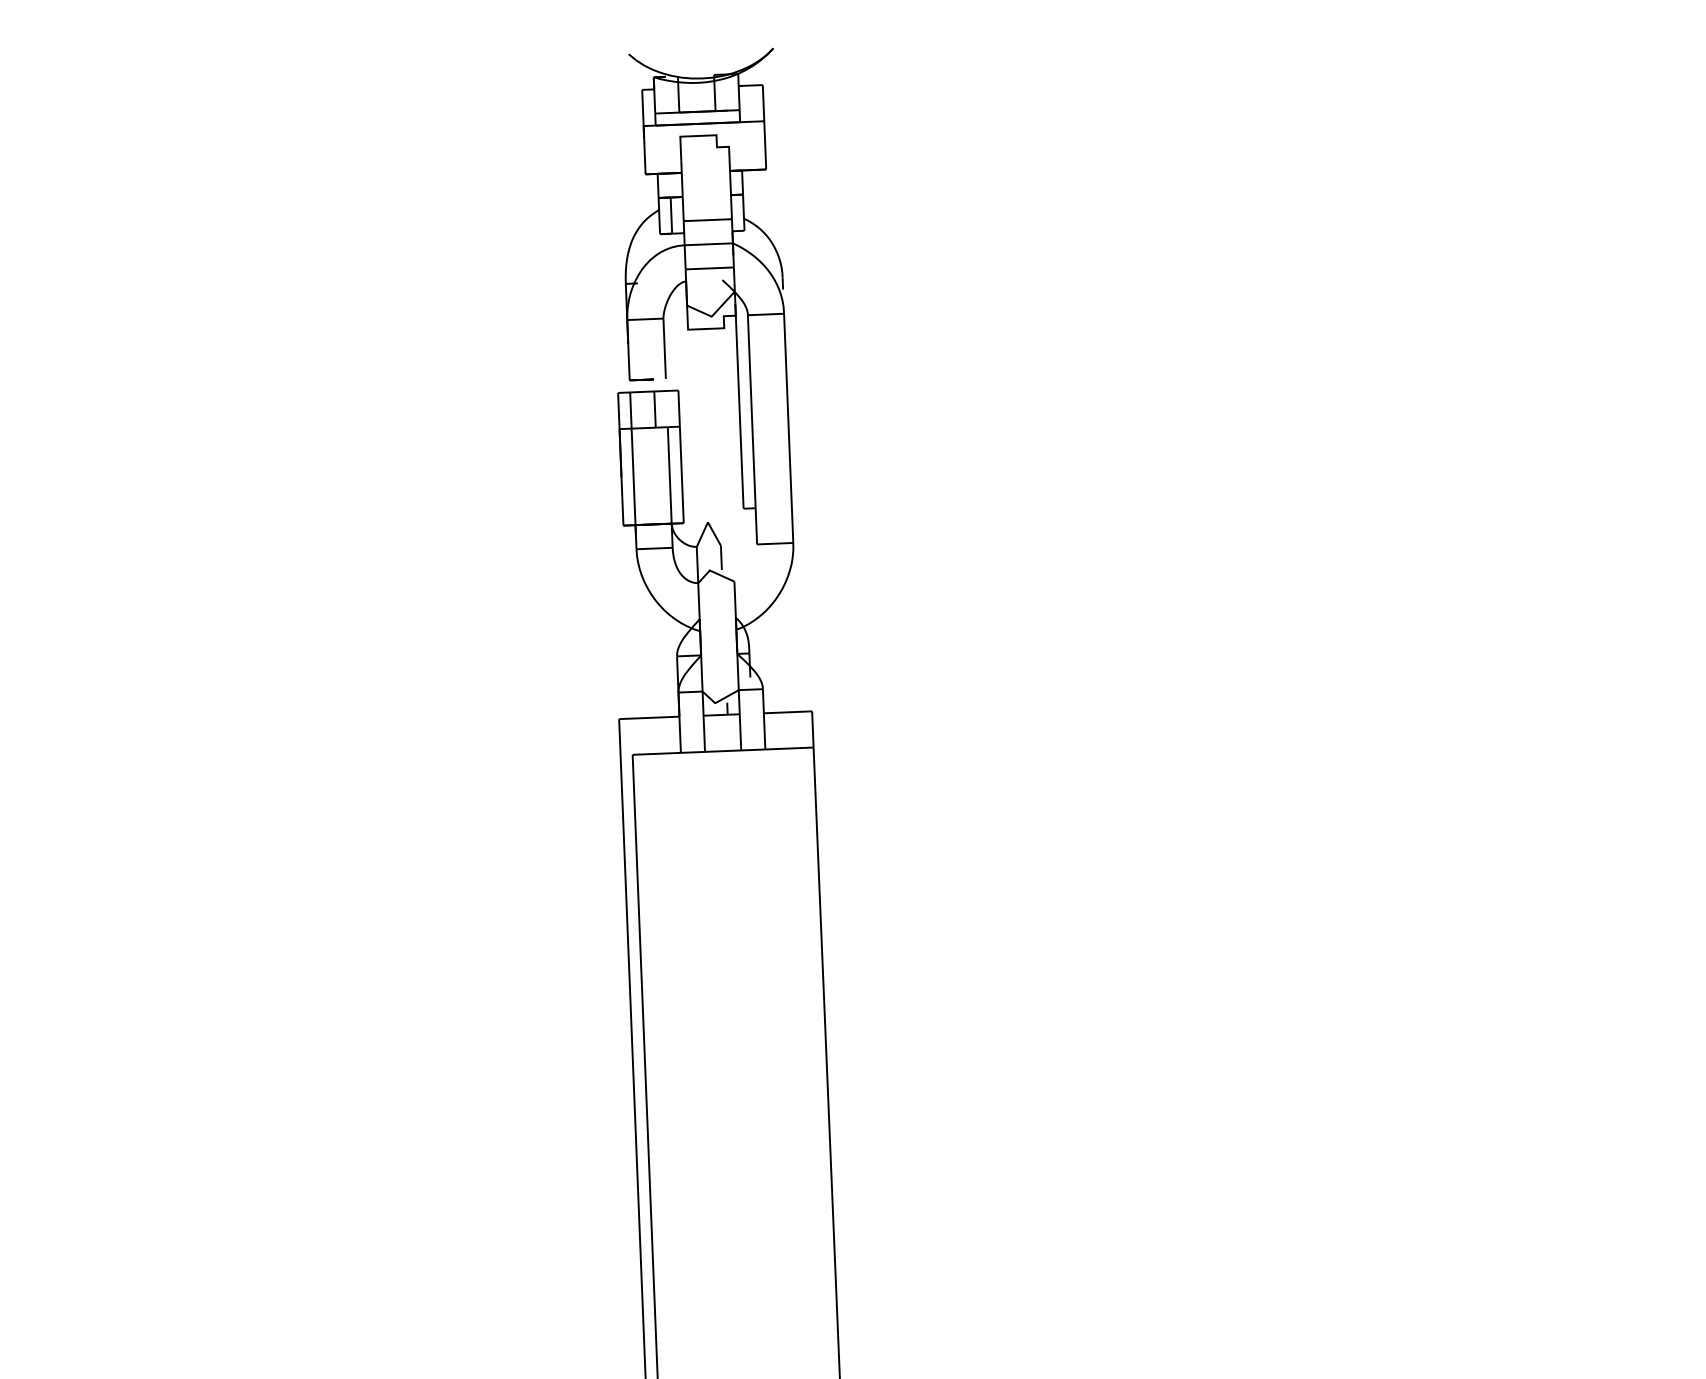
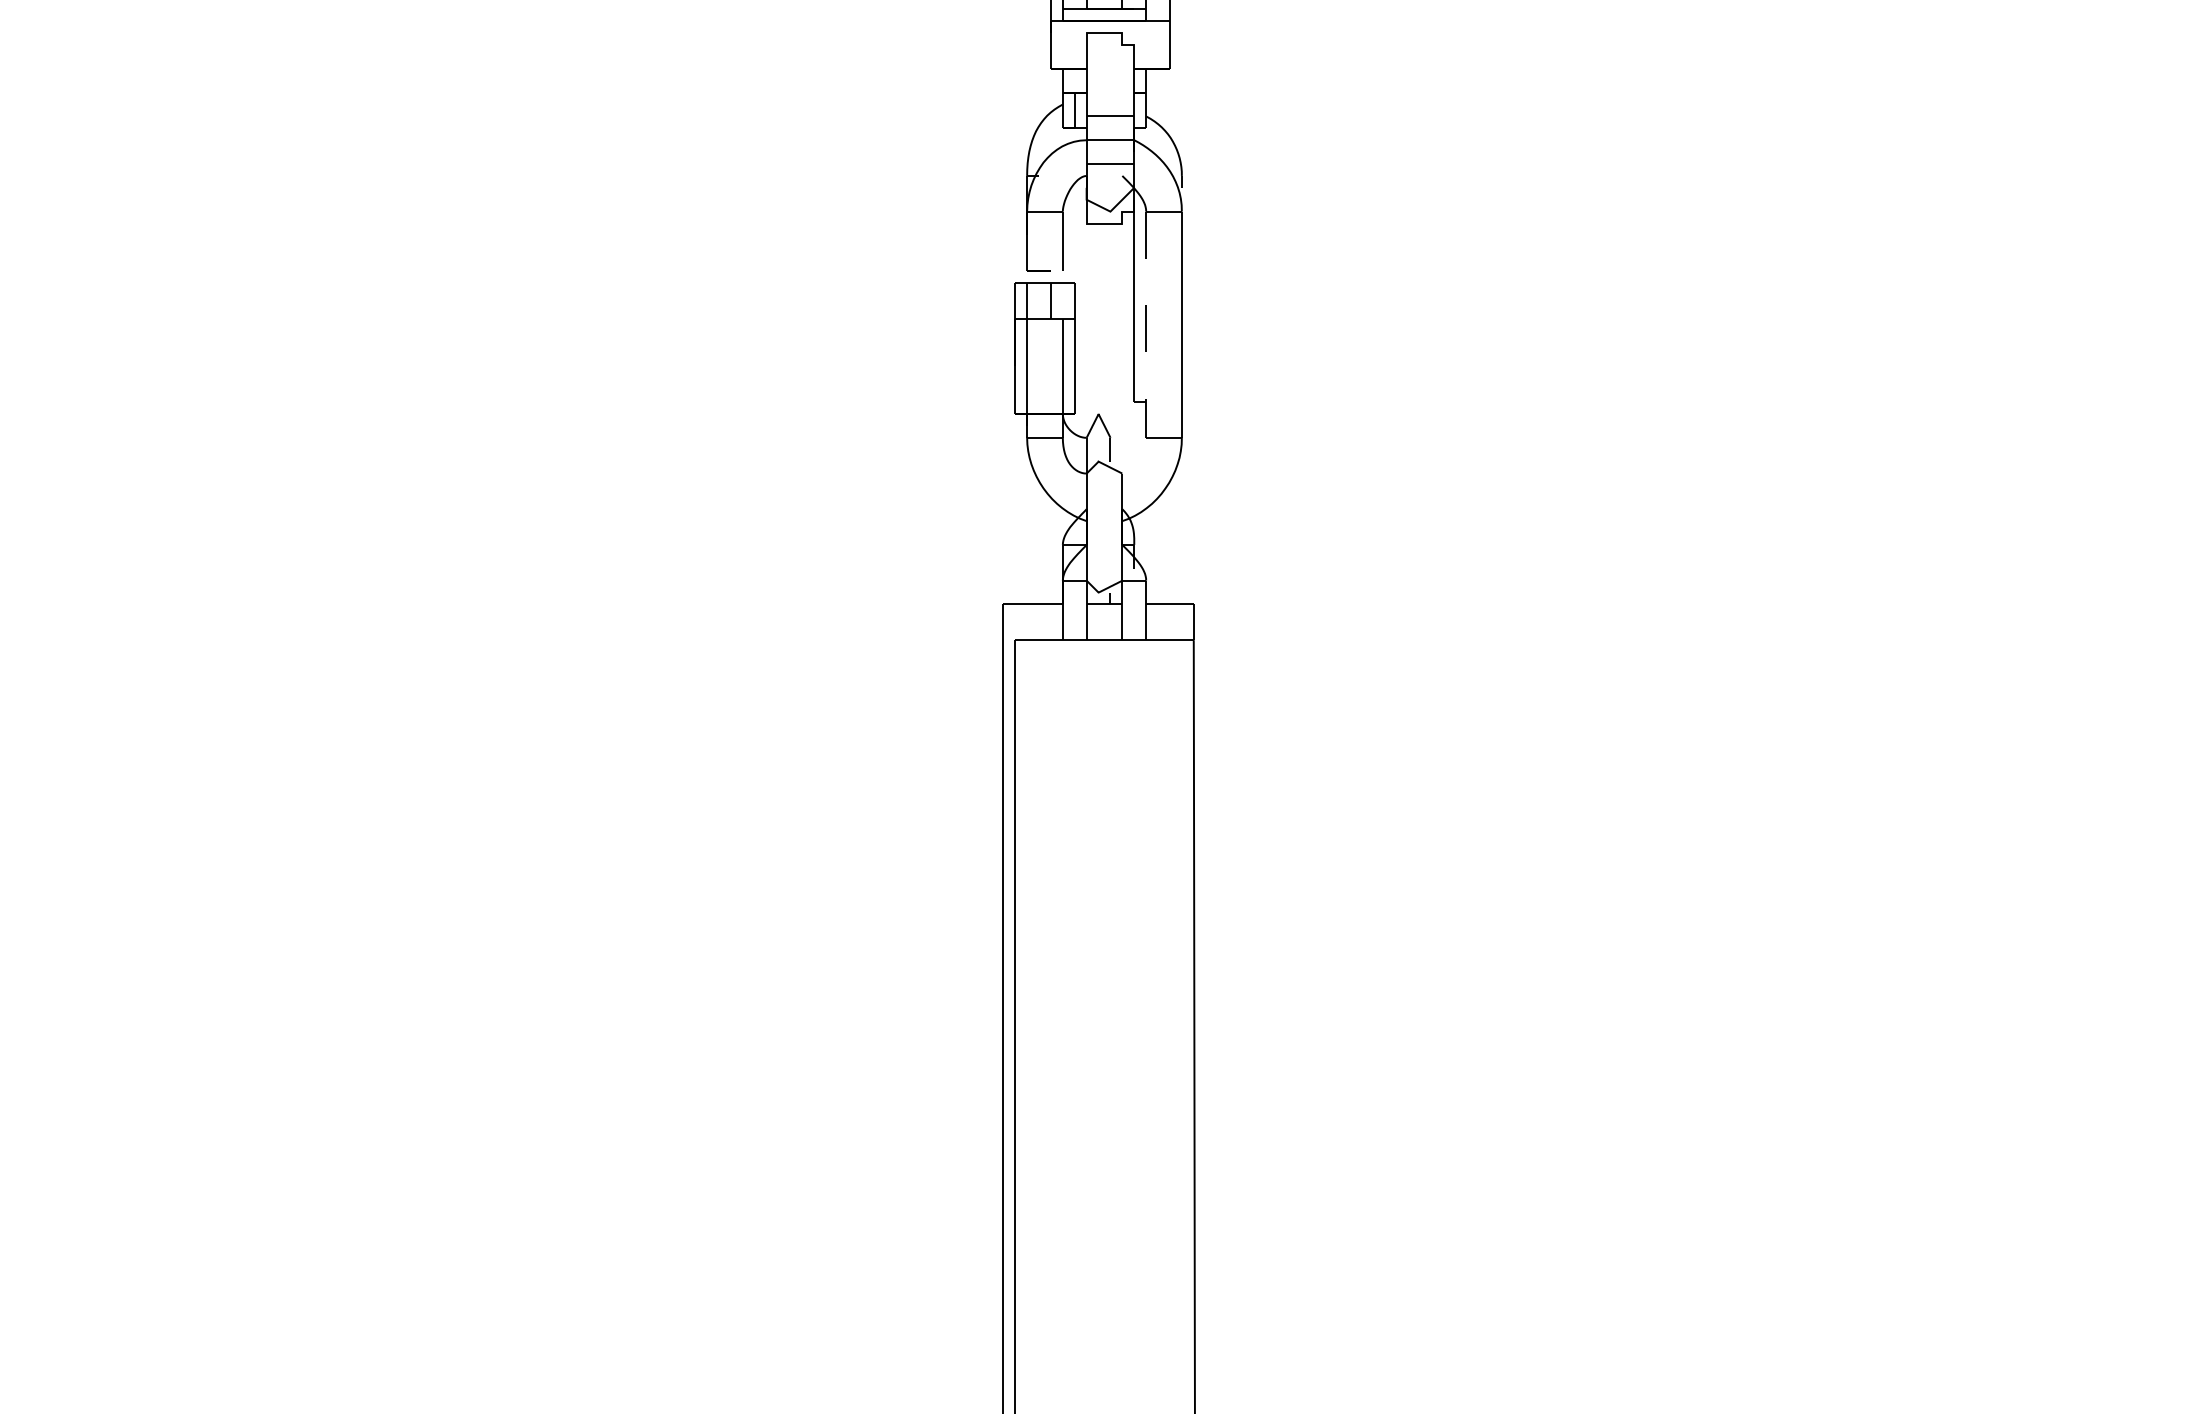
line: (752, 430) -> (1146, 325), solid -> dashed

